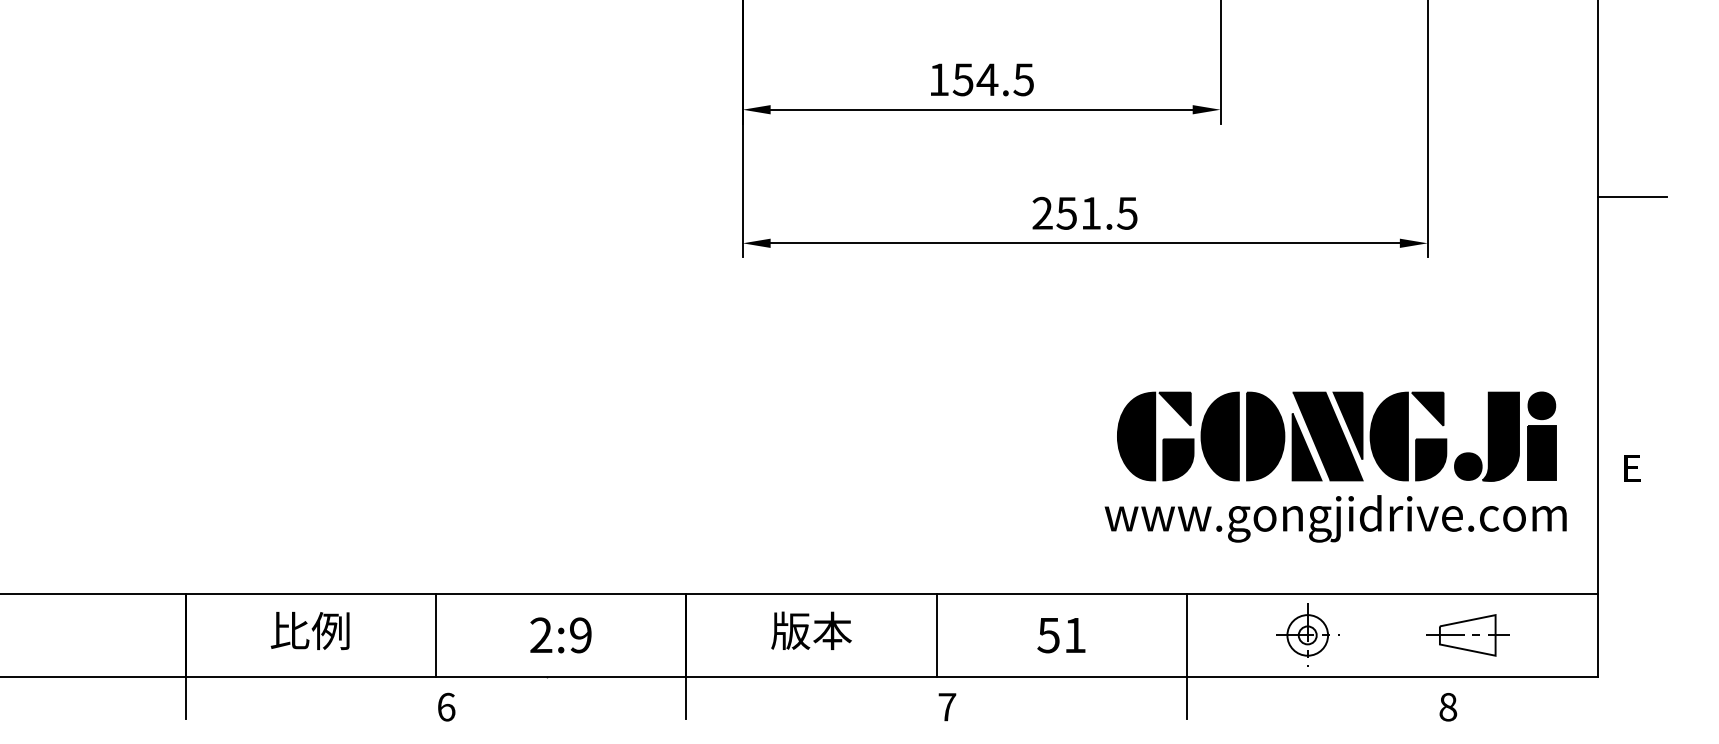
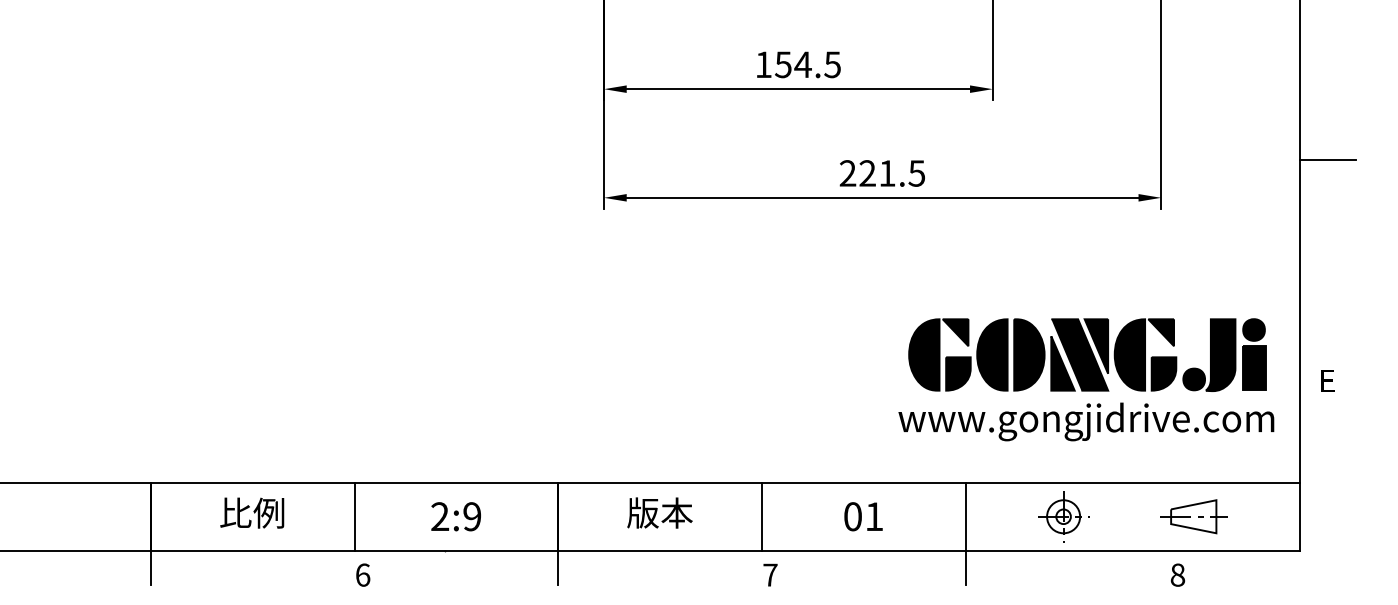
text: (1066, 212) -> (867, 172), 251.5 -> 221.5
text: (1048, 635) -> (852, 516), 51 -> 01

